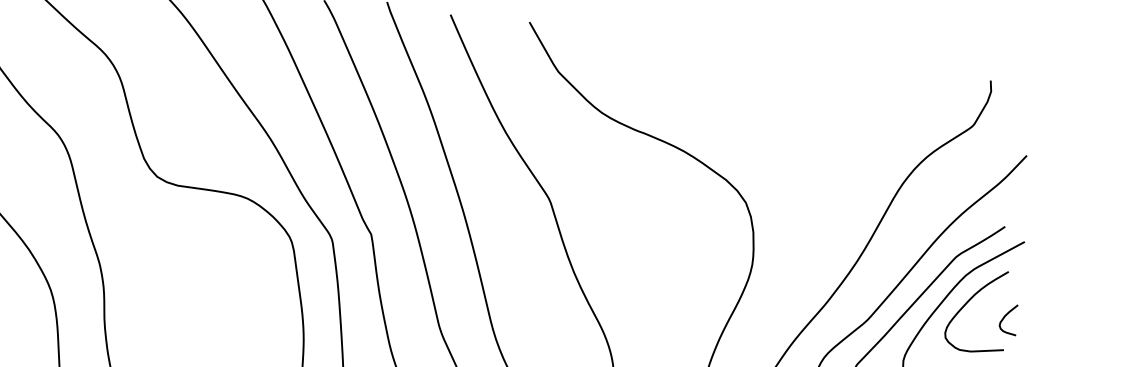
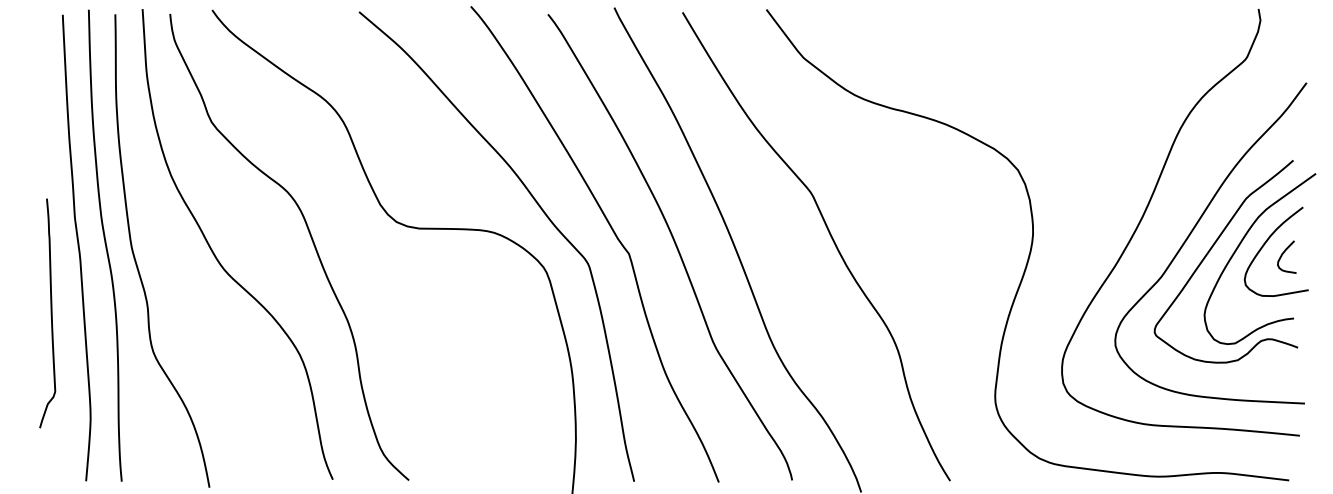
curve: (1007, 315) -> (1284, 253), moved

